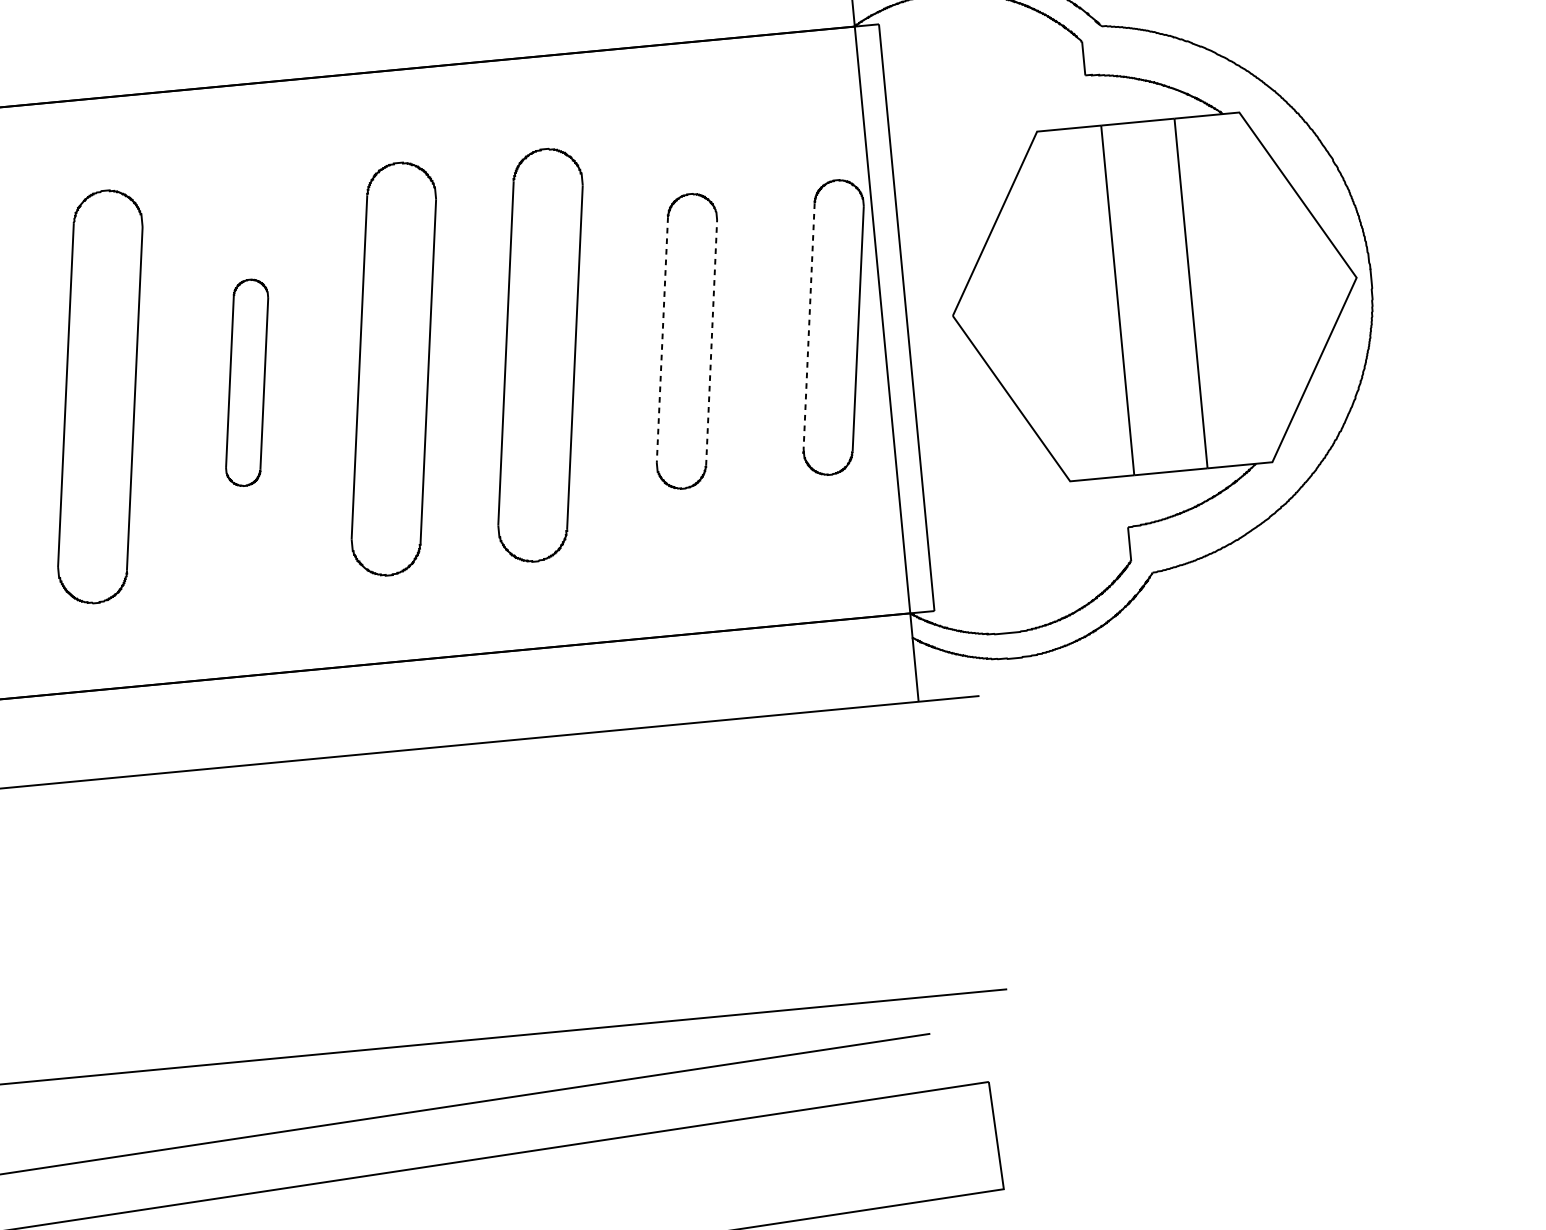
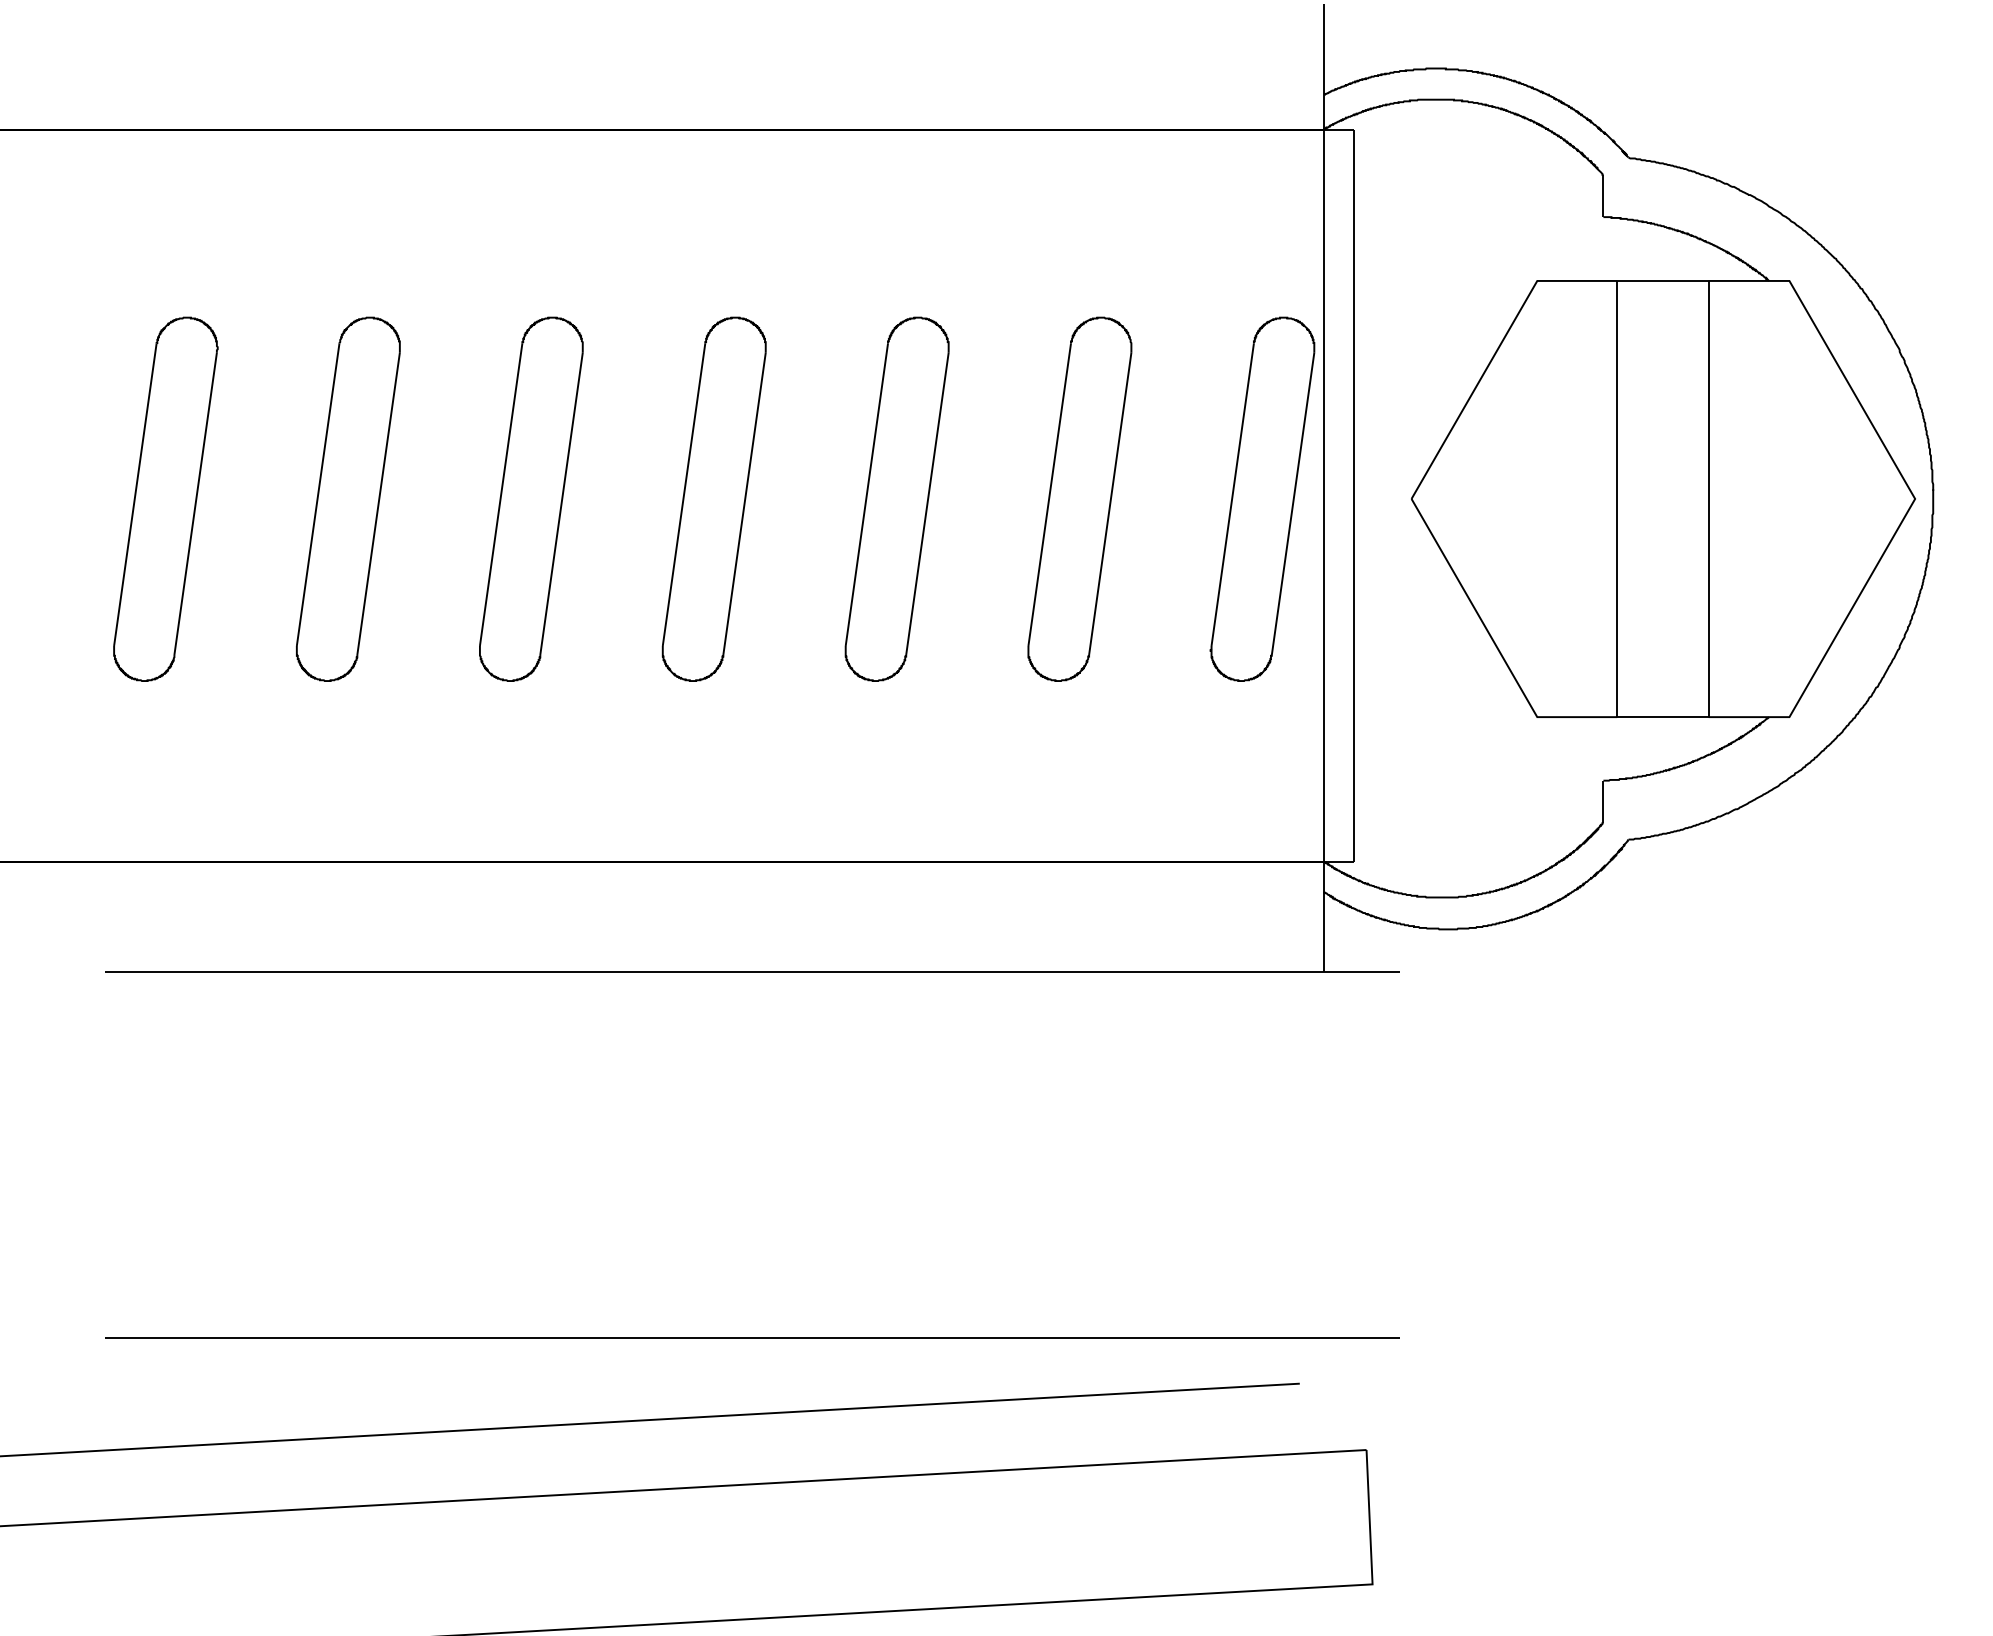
line: (808, 325) -> (1232, 494), dashed -> solid
line: (662, 339) -> (1049, 494), dashed -> solid
line: (711, 342) -> (1110, 503), dashed -> solid
part: (539, 354) -> (896, 498), size x0.71
part: (393, 368) -> (713, 498), size x0.71
part: (247, 382) -> (531, 498), size x1.43
part: (100, 396) -> (348, 498), size x0.71

